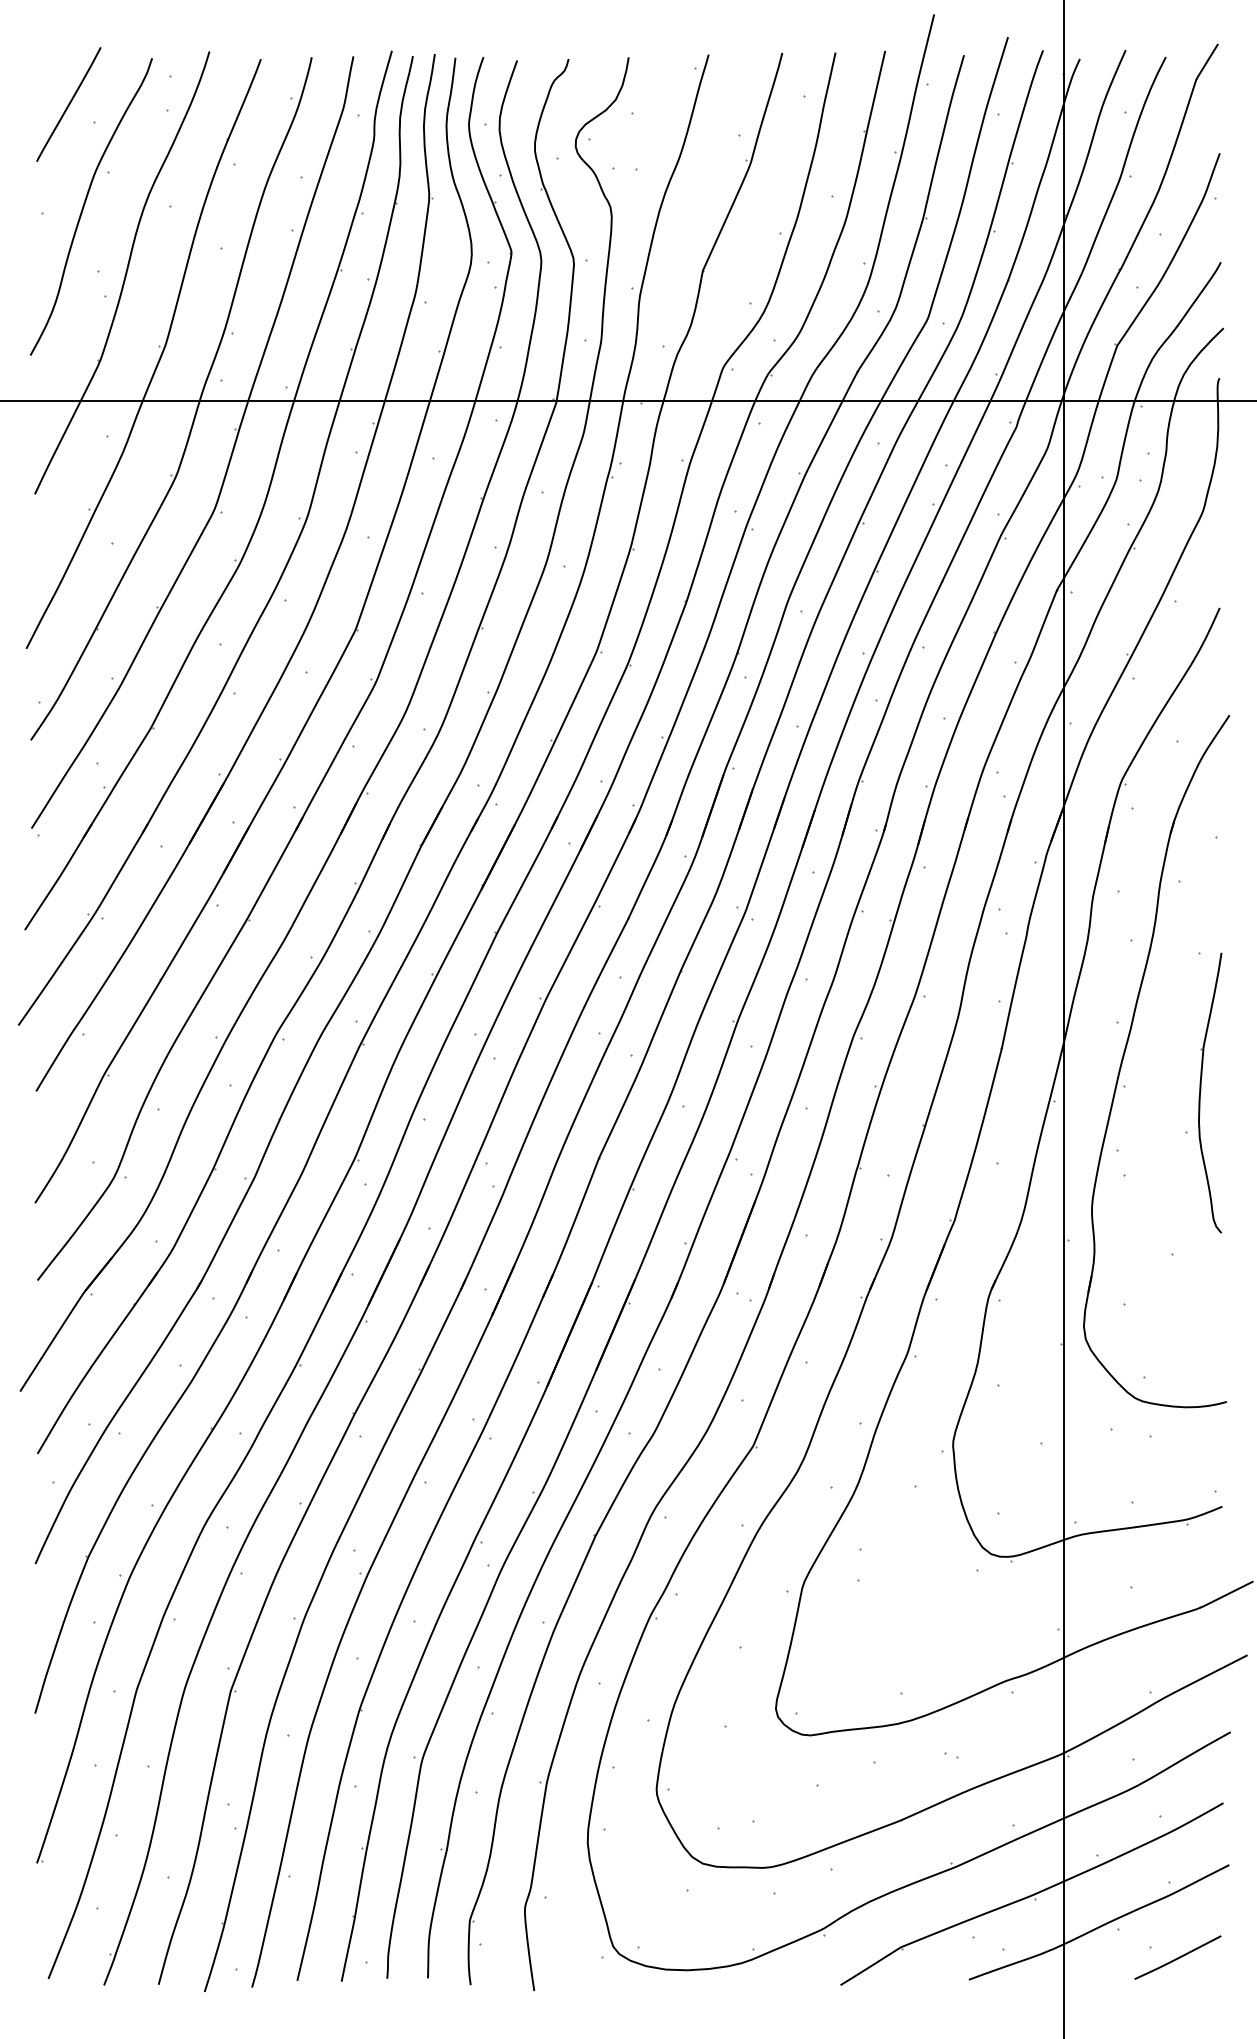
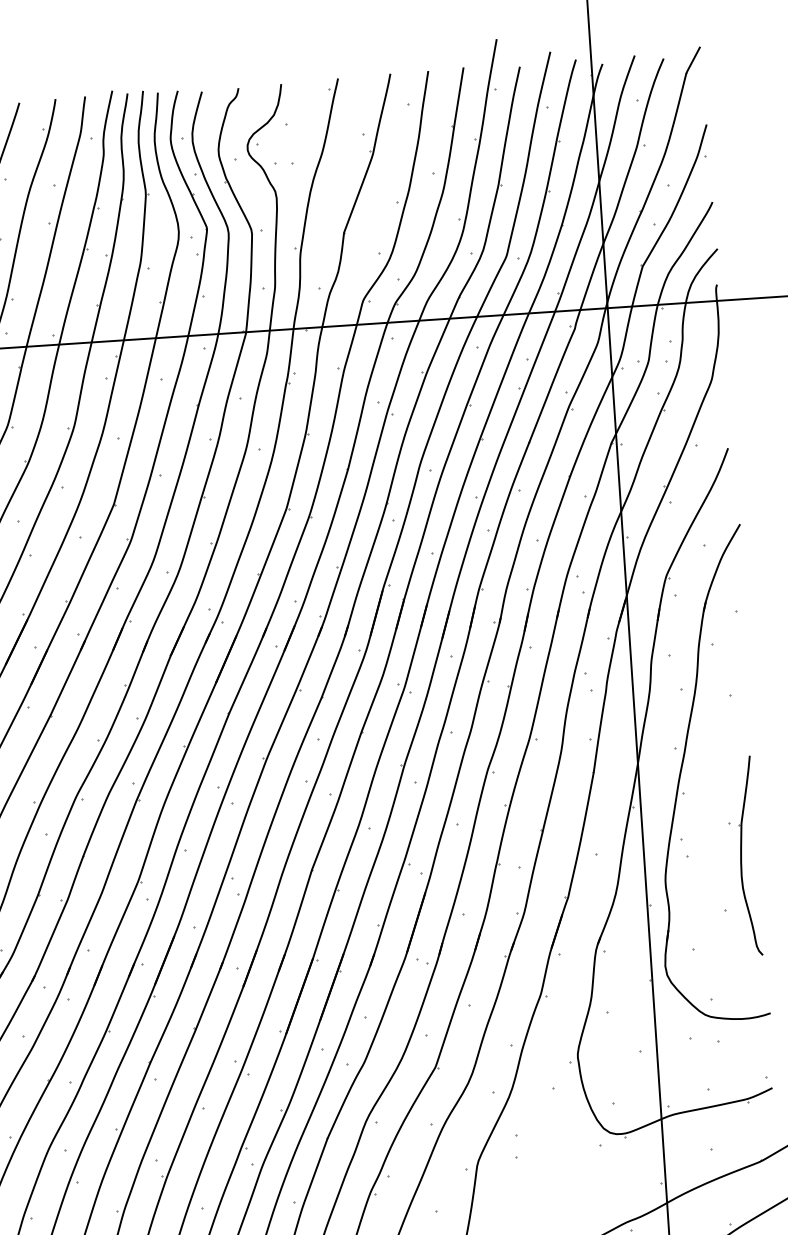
part: (1201, 1091) -> (742, 855), moved

